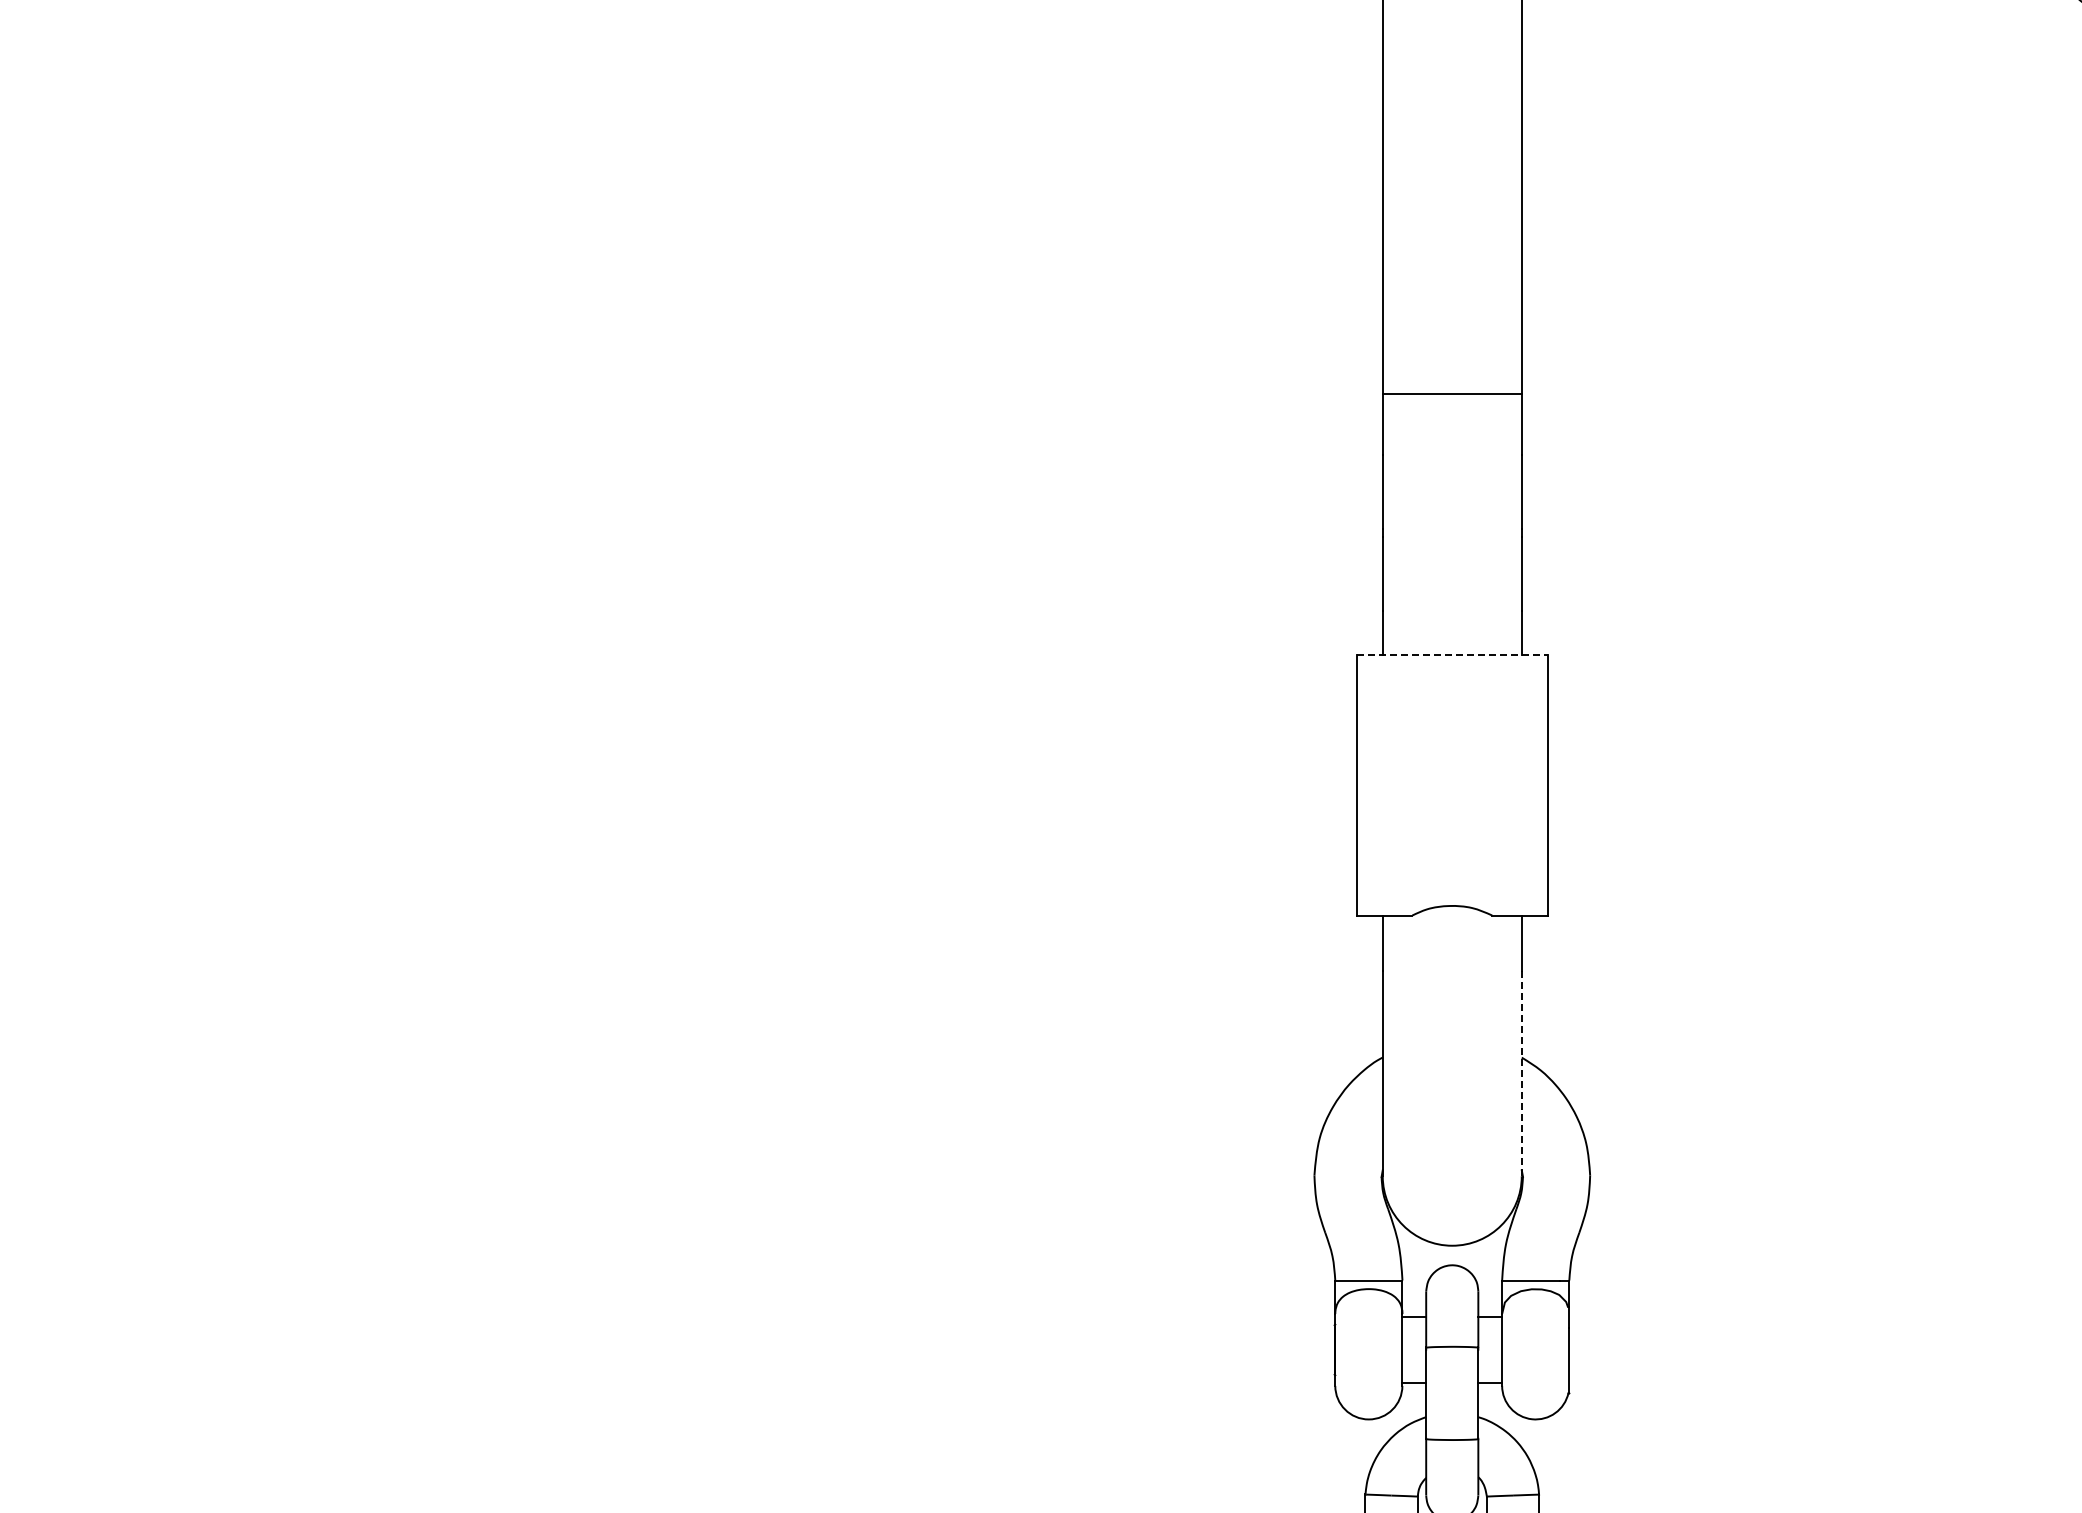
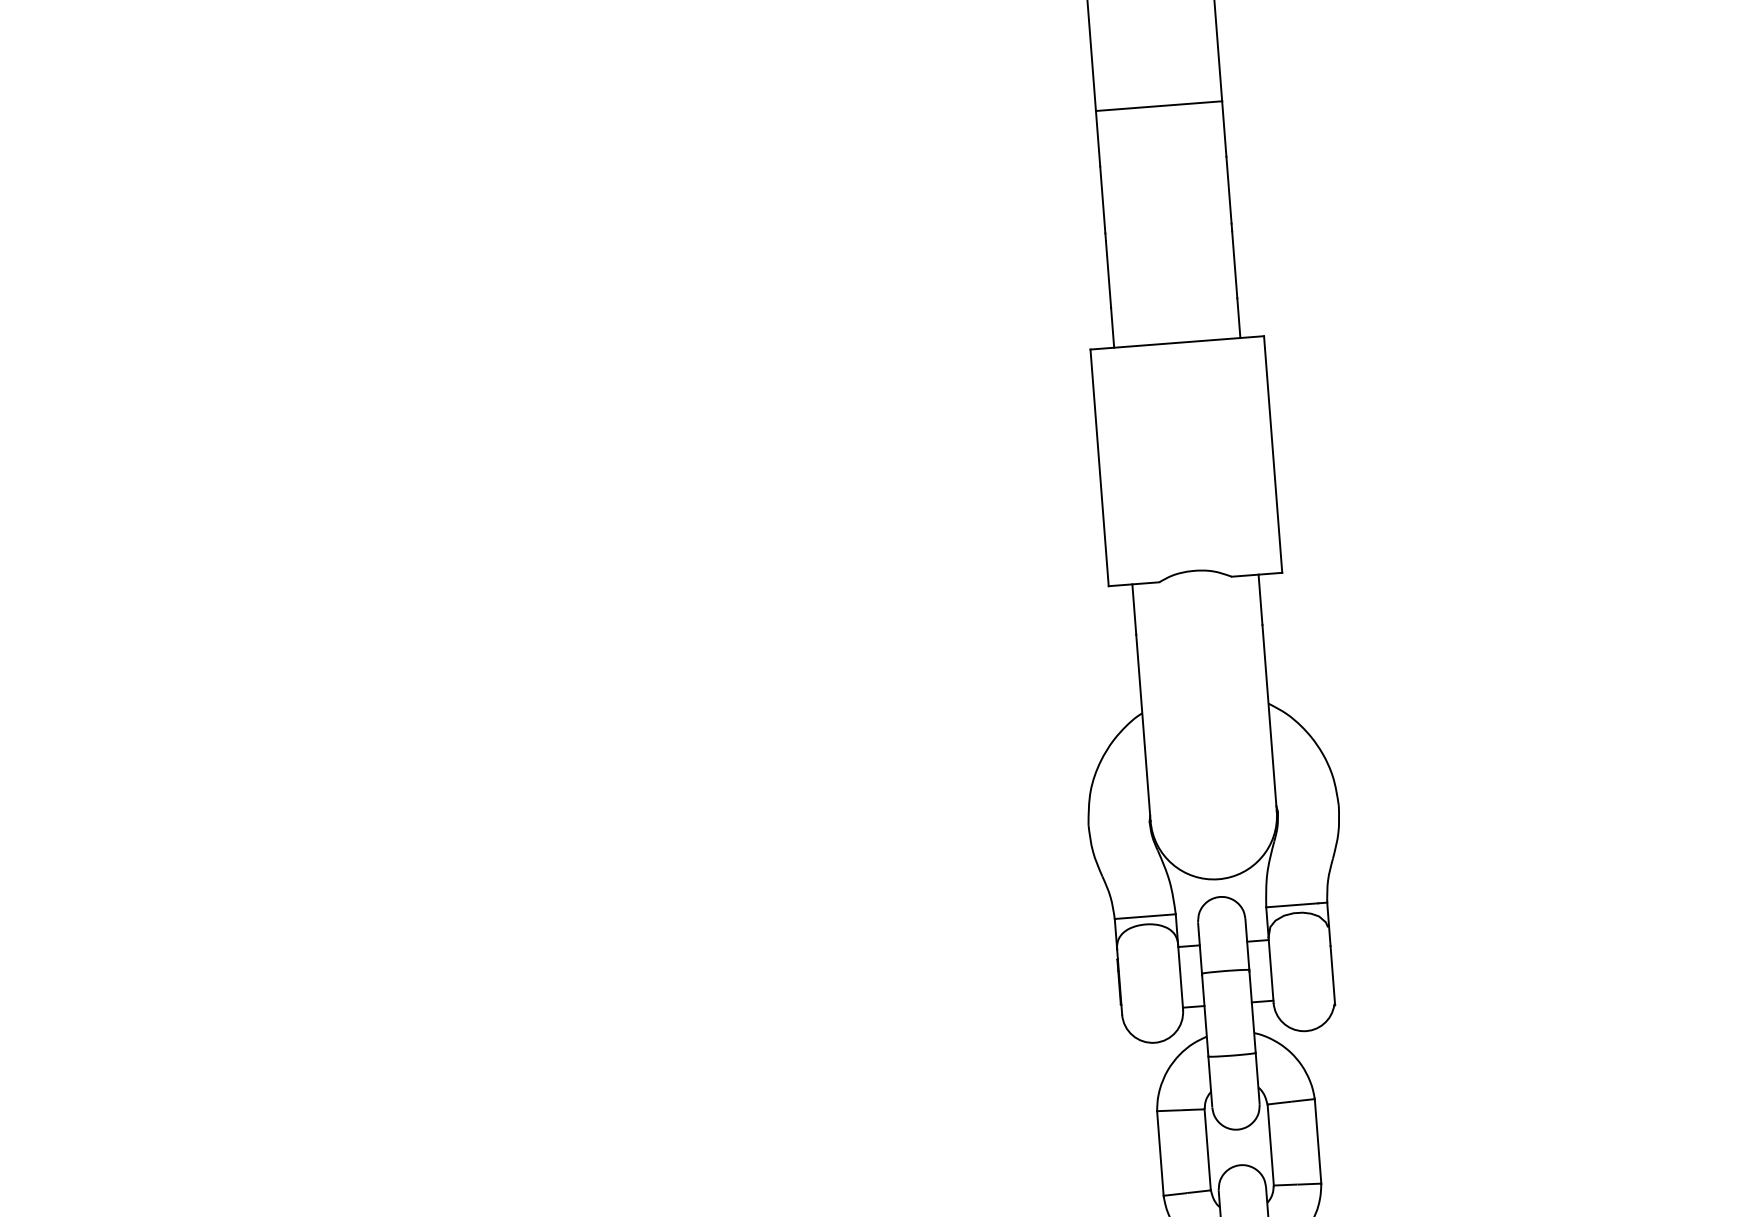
line: (1452, 654) -> (1177, 342), dashed -> solid
line: (1521, 1073) -> (1269, 718), dashed -> solid

